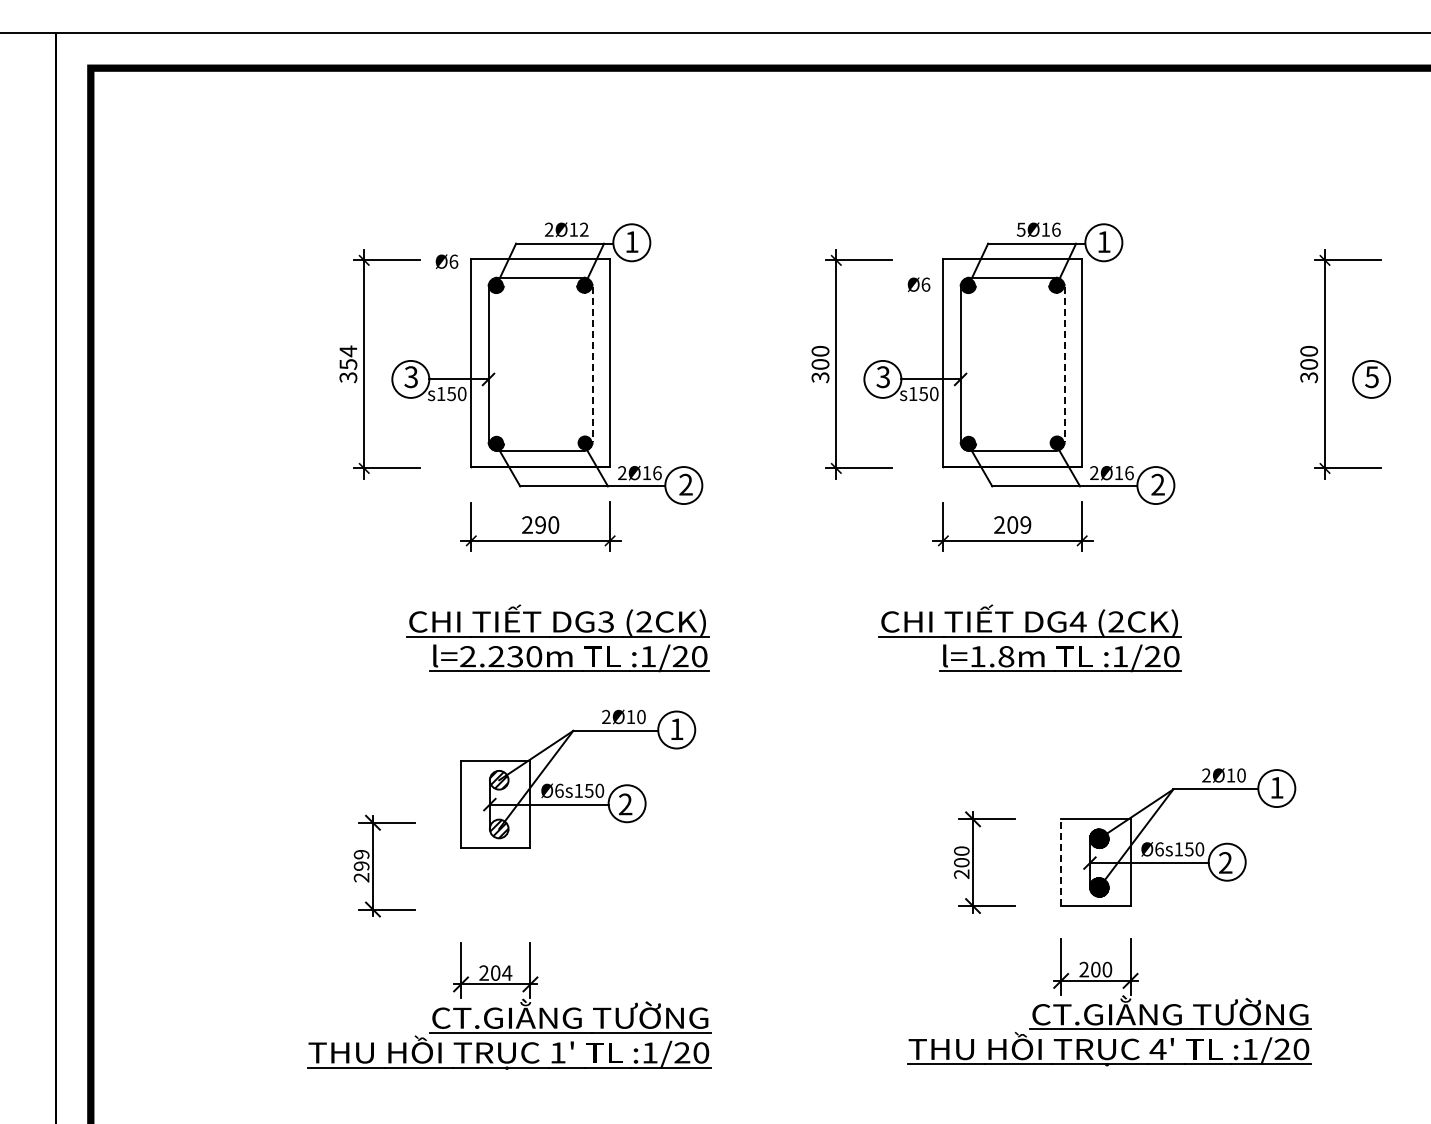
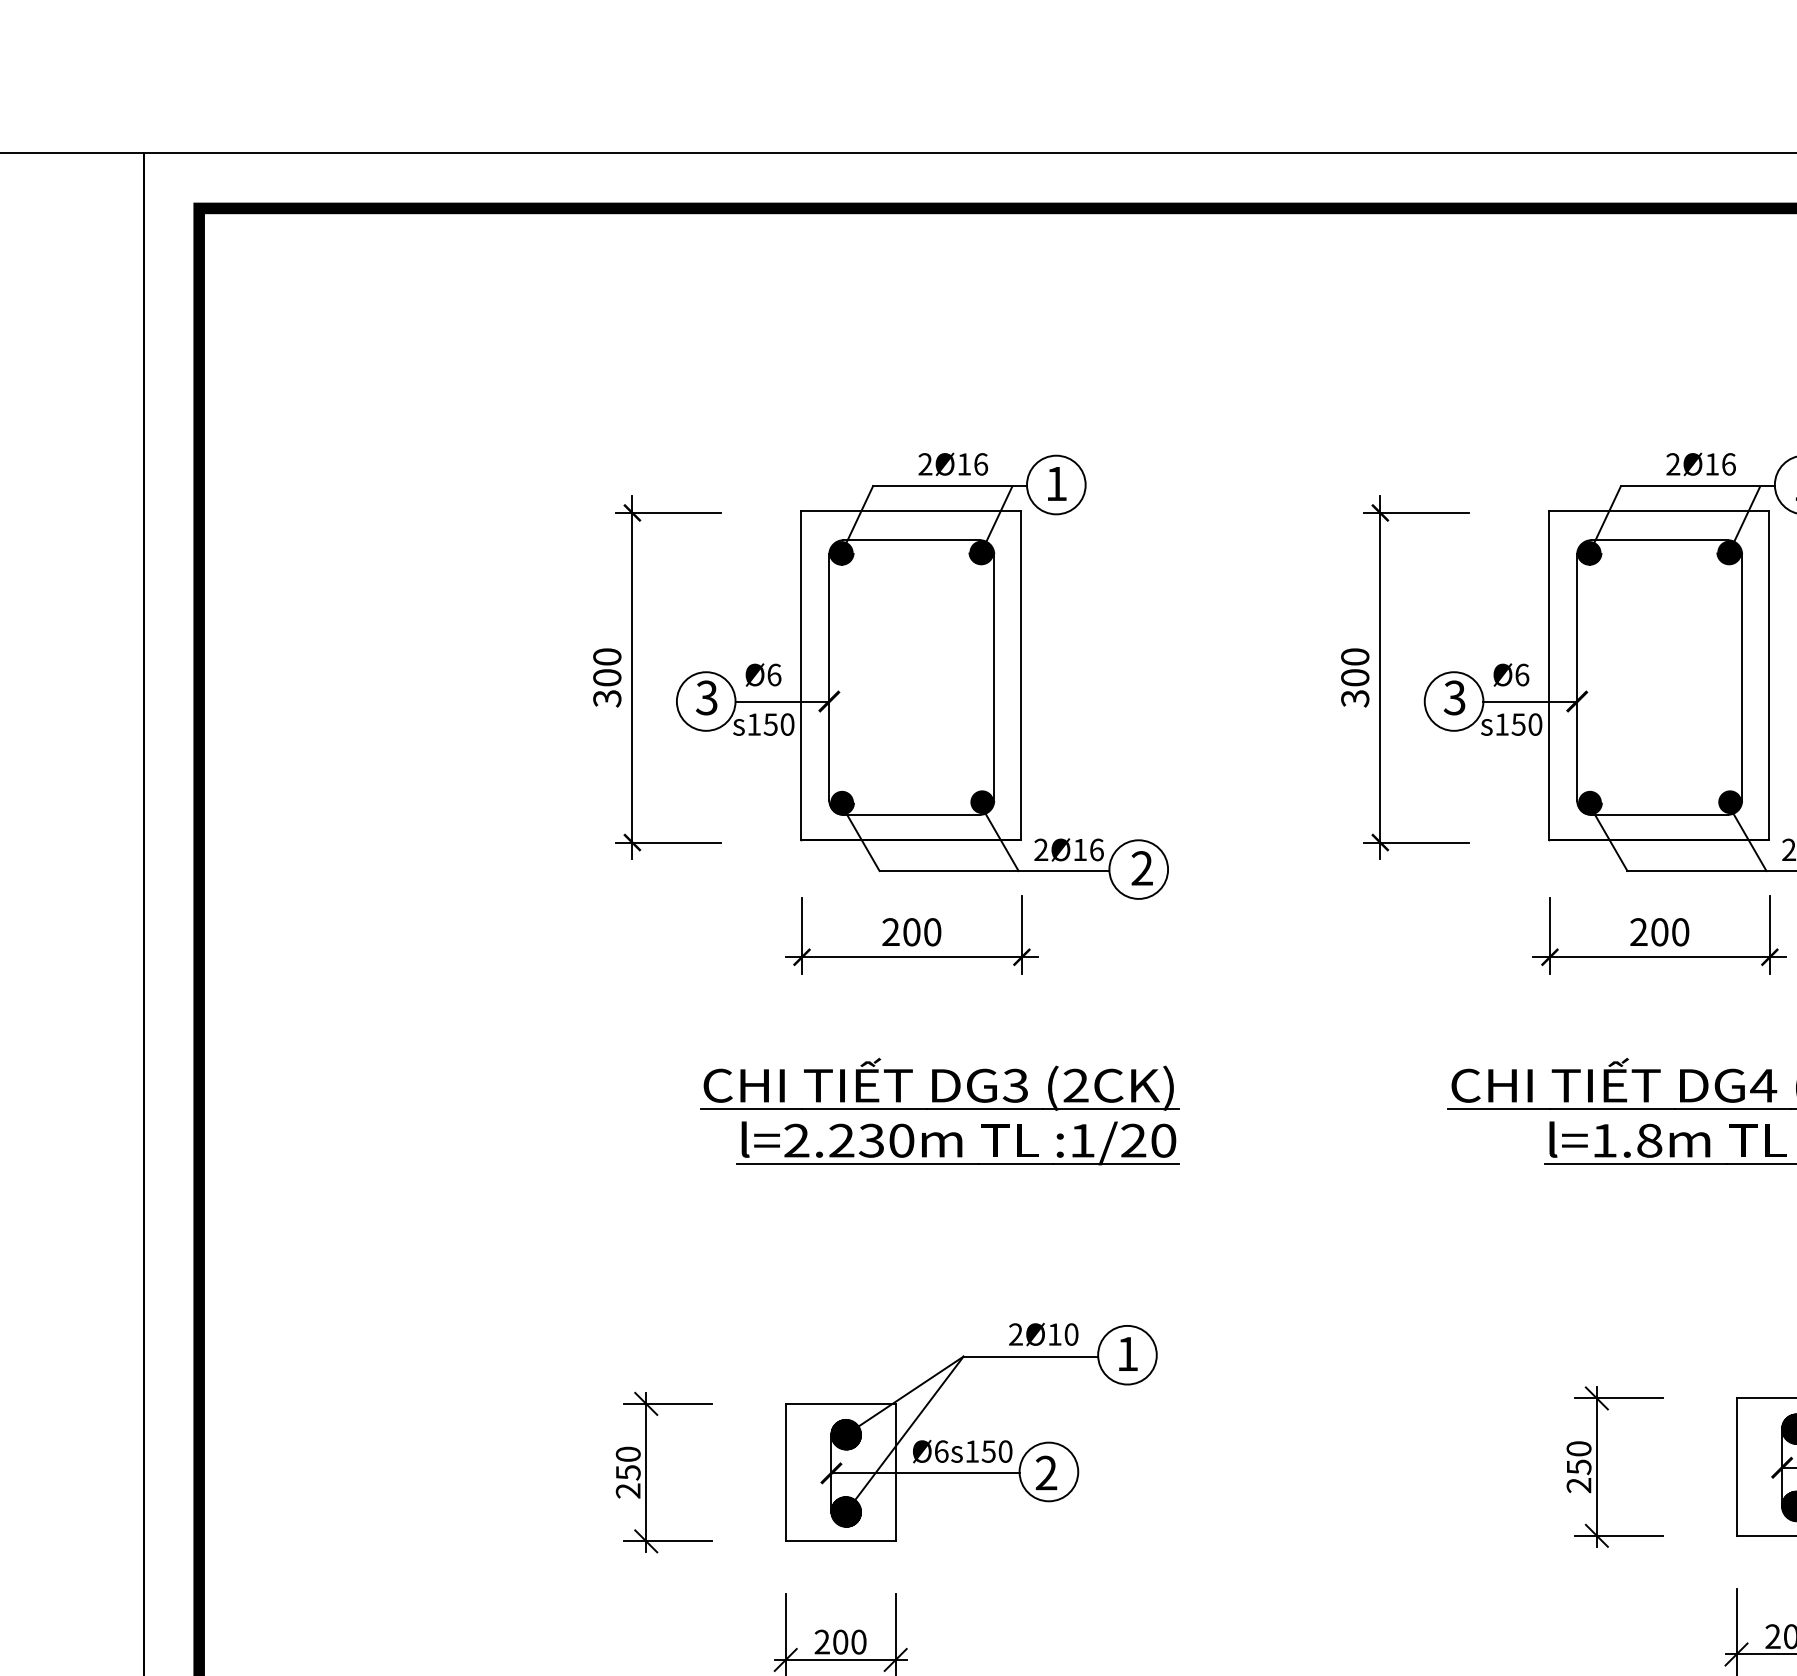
text: (584, 229) -> (981, 463), 2Ø12 -> 2Ø16
text: (1021, 229) -> (1673, 463), 5Ø16 -> 2Ø16
text: (446, 261) -> (762, 674), moved
text: (918, 284) -> (1510, 674), moved
text: (348, 357) -> (607, 666), 354 -> 300
line: (592, 364) -> (994, 677), dashed -> solid
line: (1064, 364) -> (1741, 677), dashed -> solid
text: (540, 524) -> (911, 931), 290 -> 200
text: (1025, 524) -> (1680, 931), 209 -> 200
part: (578, 778) -> (971, 1431), moved
text: (361, 860) -> (628, 1463), 299 -> 250
text: (961, 862) -> (1578, 1466), 200 -> 250
line: (1061, 862) -> (1737, 1466), dashed -> solid
text: (507, 972) -> (859, 1641), 204 -> 200

